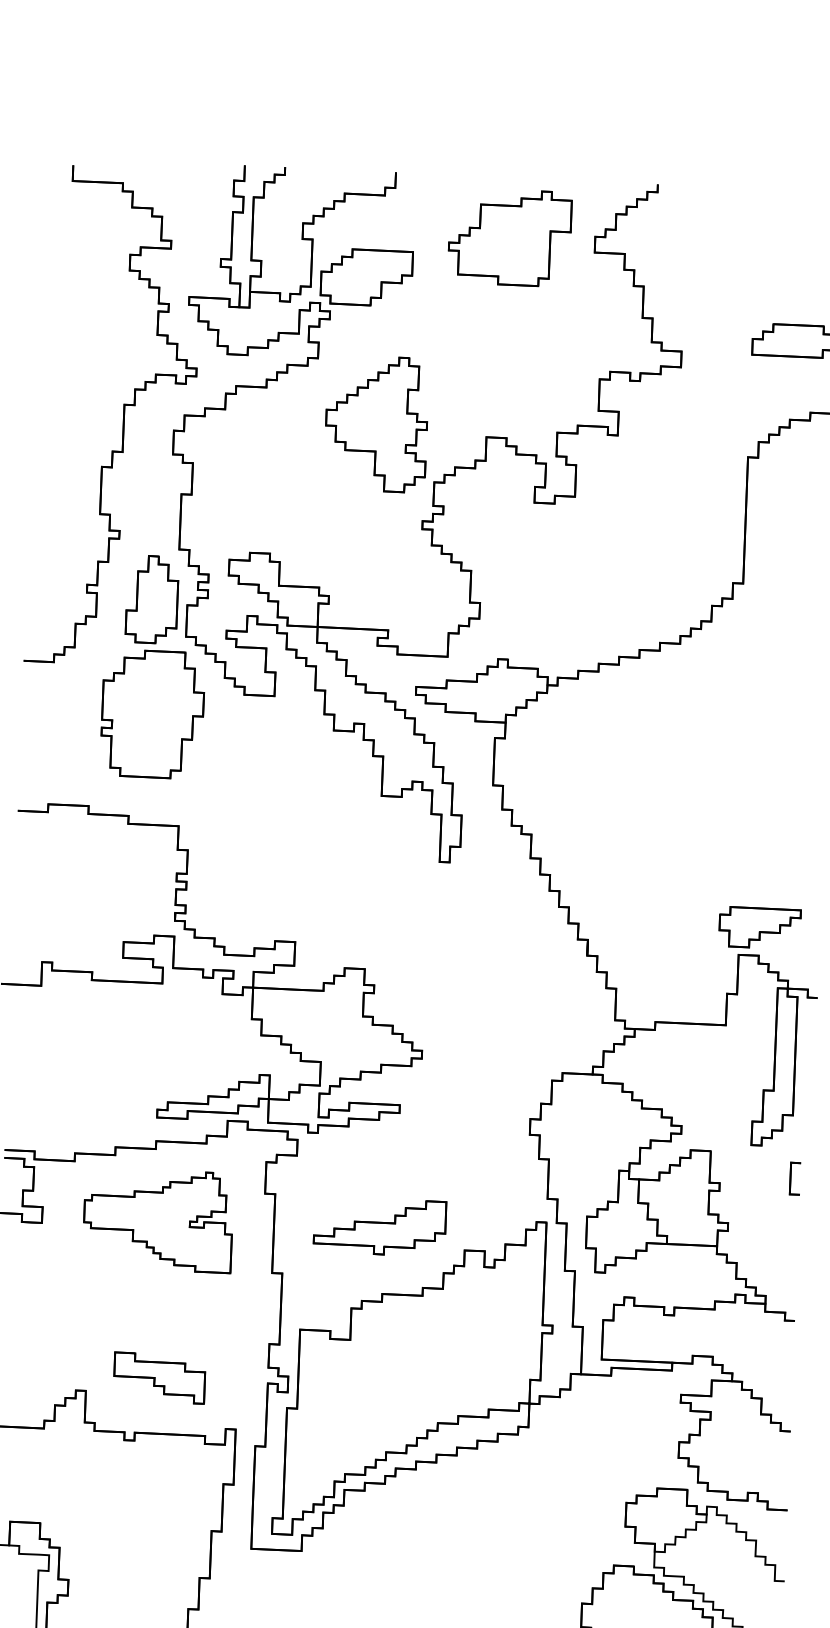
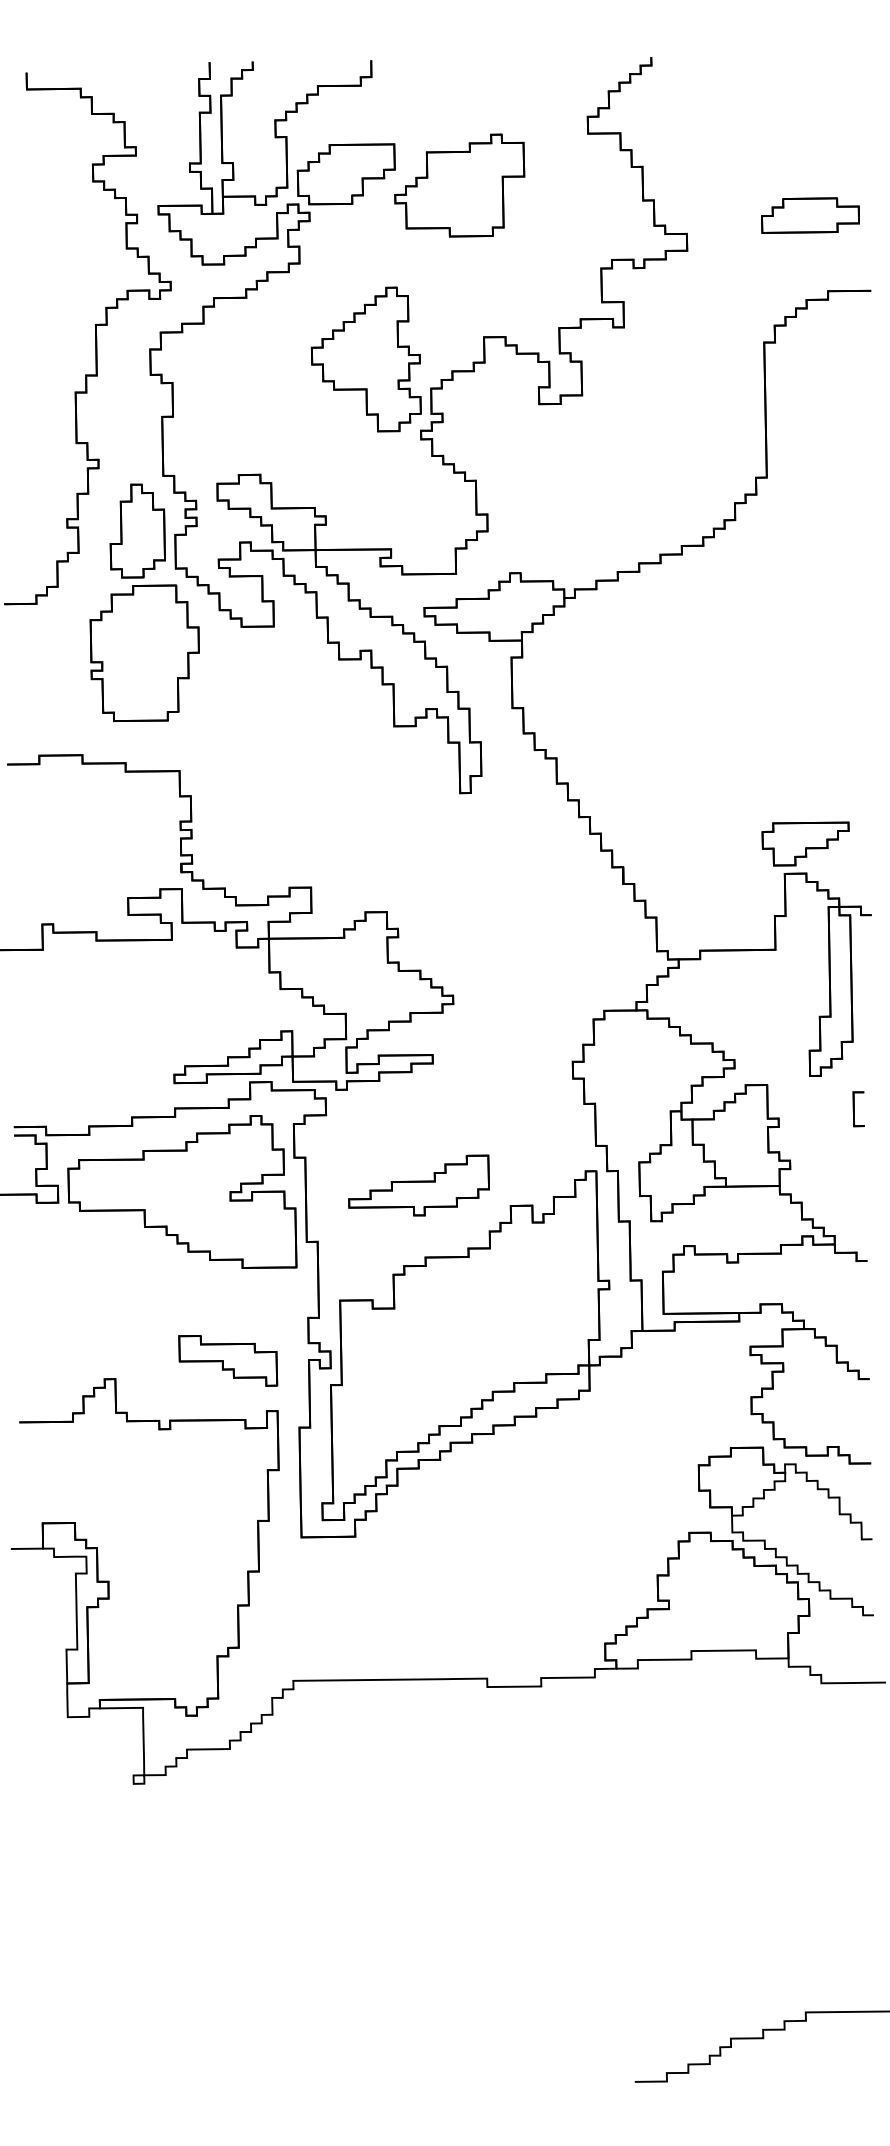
part: (509, 237) -> (459, 185), moved
part: (376, 423) -> (365, 359), moved
part: (158, 1219) -> (182, 1191), size x1.43
part: (159, 1377) -> (228, 1360), moved

